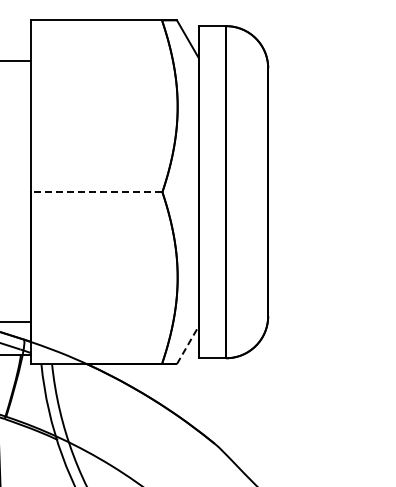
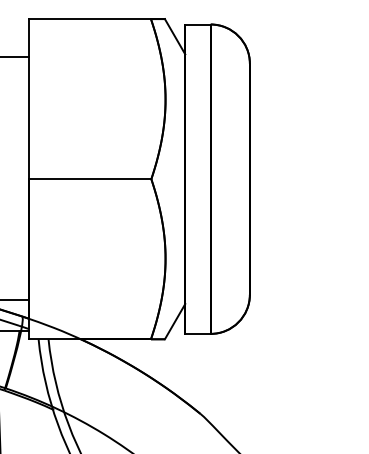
line: (96, 192) -> (89, 179), dashed -> solid
line: (187, 345) -> (174, 322), dashed -> solid

